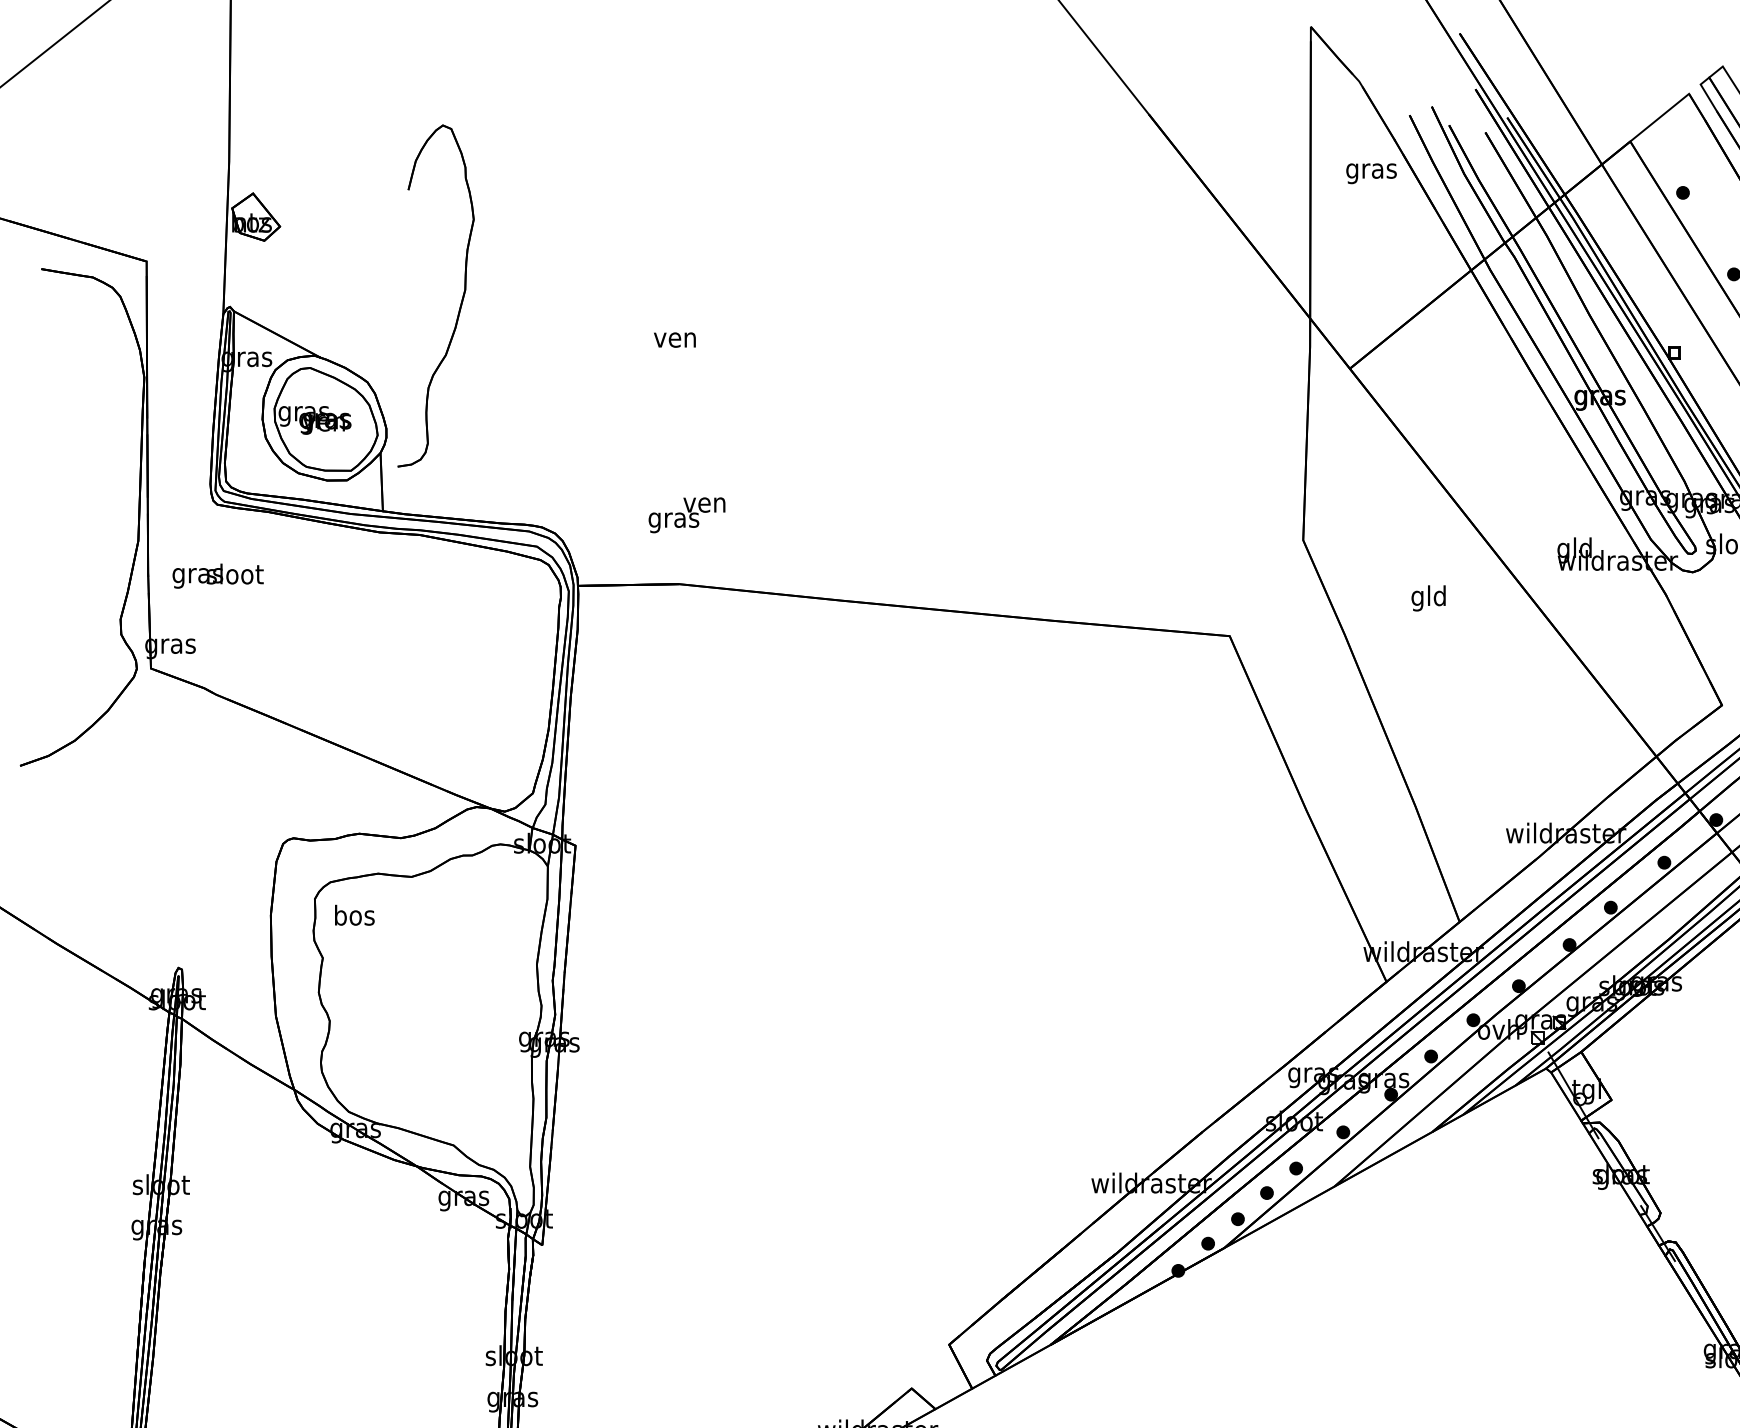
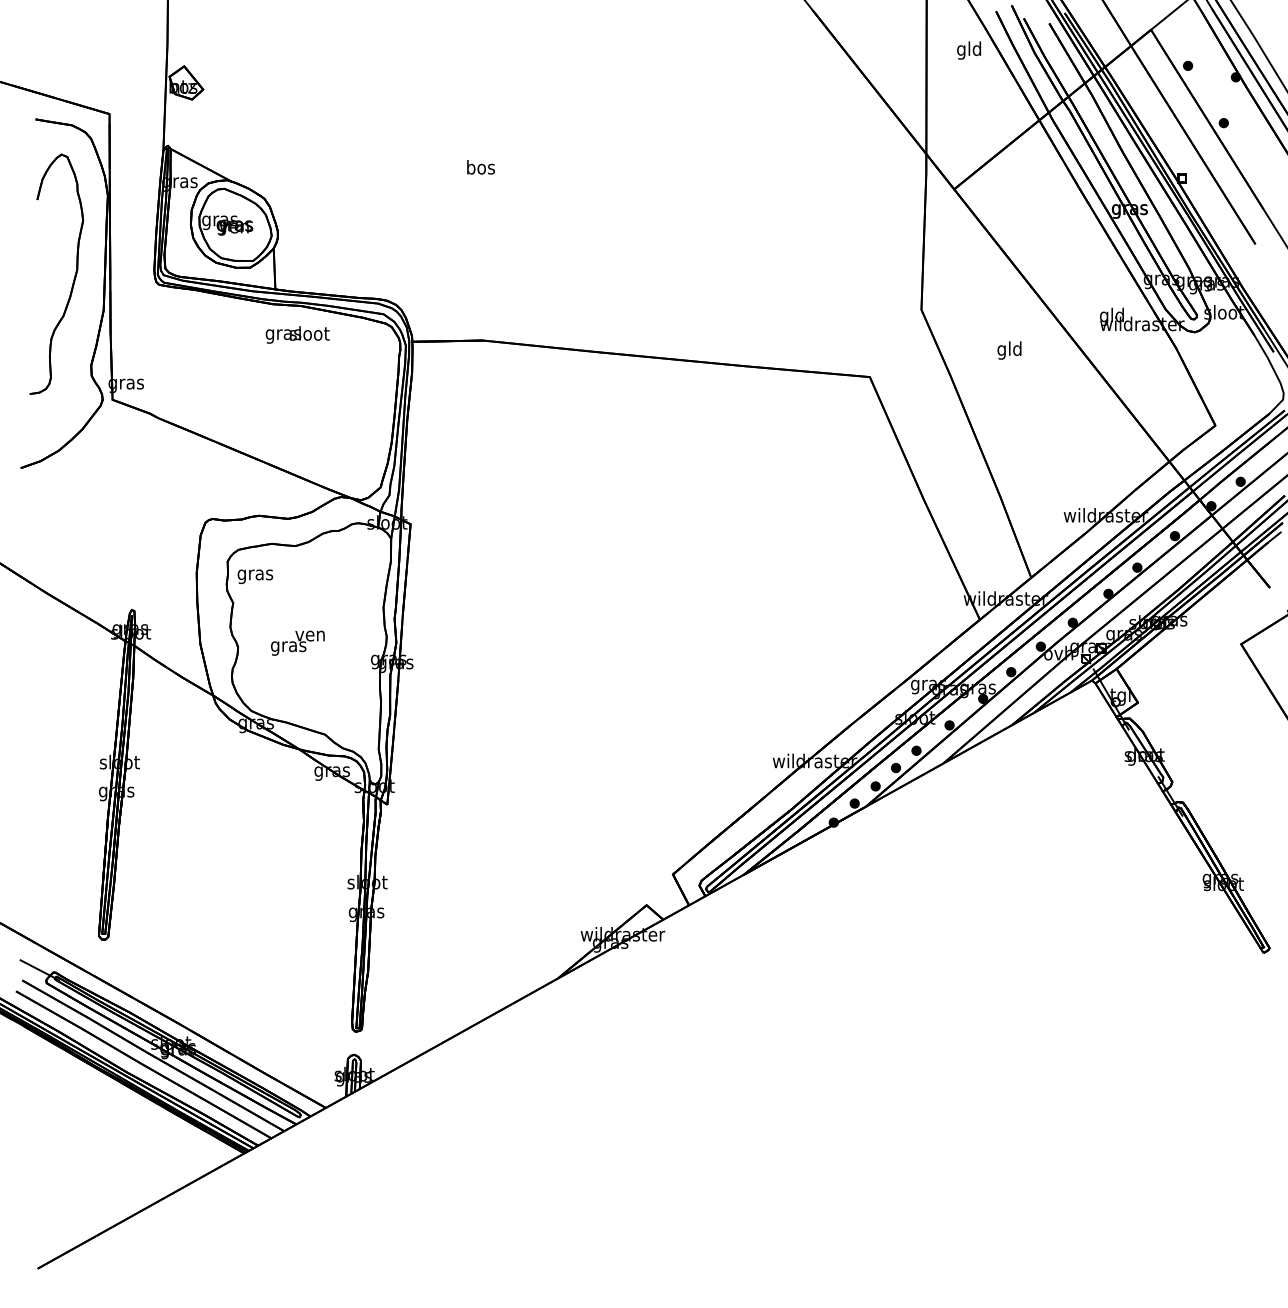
text: (1371, 170) -> (969, 50), gras -> gld
part: (459, 303) -> (73, 279), moved
text: (675, 337) -> (480, 167), ven -> bos
text: (686, 514) -> (297, 642), moved
text: (217, 575) -> (297, 334), moved
text: (354, 917) -> (255, 574), bos -> gras

